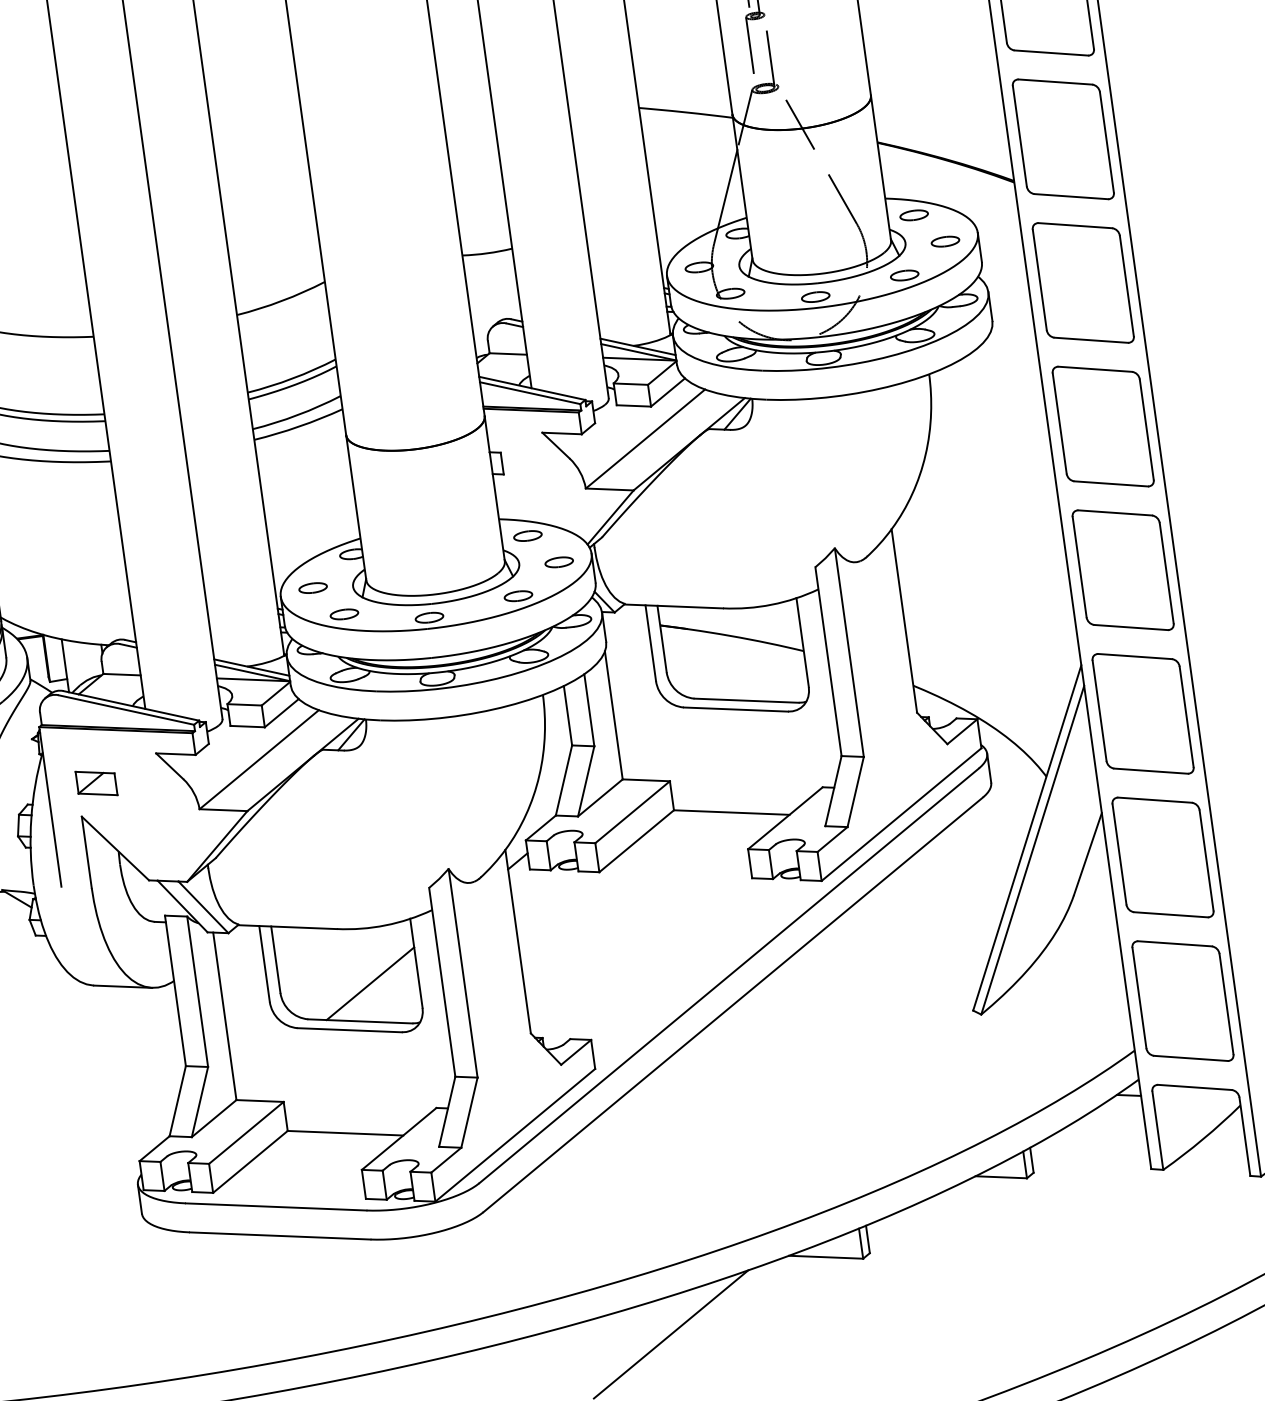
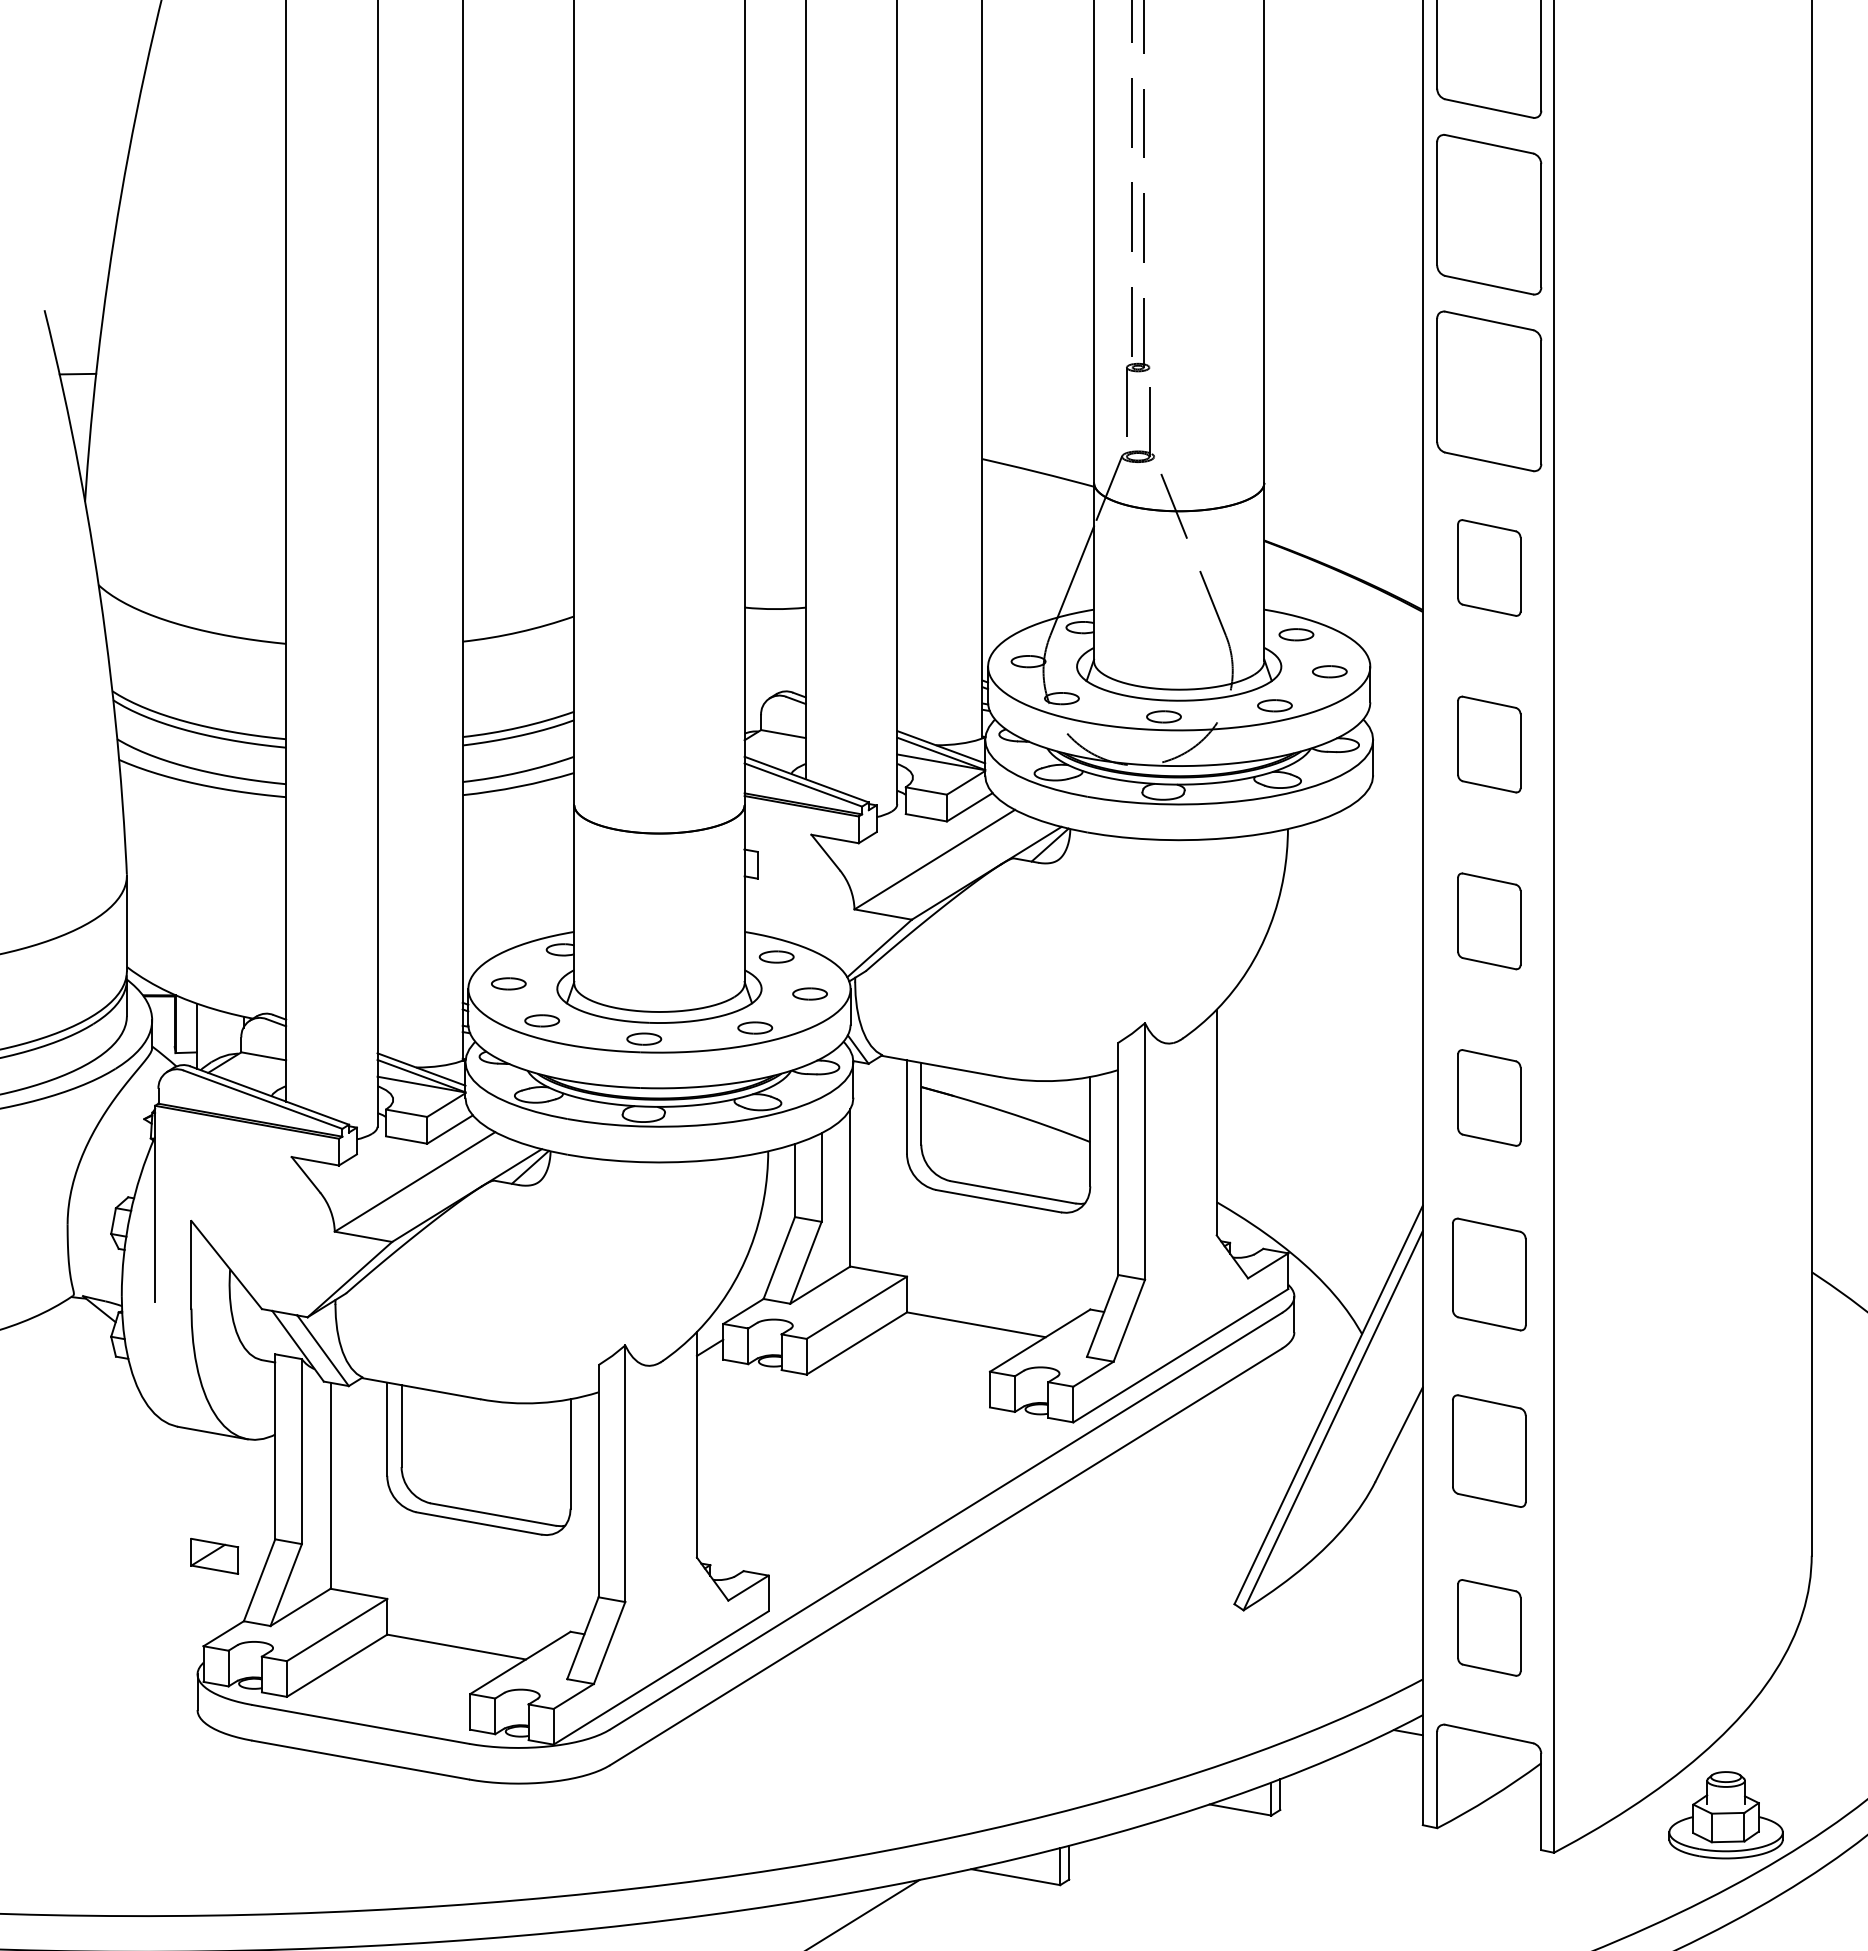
part: (1063, 138) -> (1489, 567), size x0.6
part: (1083, 282) -> (1489, 744), size x0.6
part: (1103, 426) -> (1489, 921), size x0.6
part: (1123, 569) -> (1489, 1097), size x0.6
part: (1143, 713) -> (1489, 1274), size x0.7
part: (96, 783) -> (214, 1556), moved
part: (1163, 856) -> (1489, 1450), size x0.7
line: (370, 983) -> (511, 1470), removed
part: (1183, 1000) -> (1489, 1627), size x0.6

